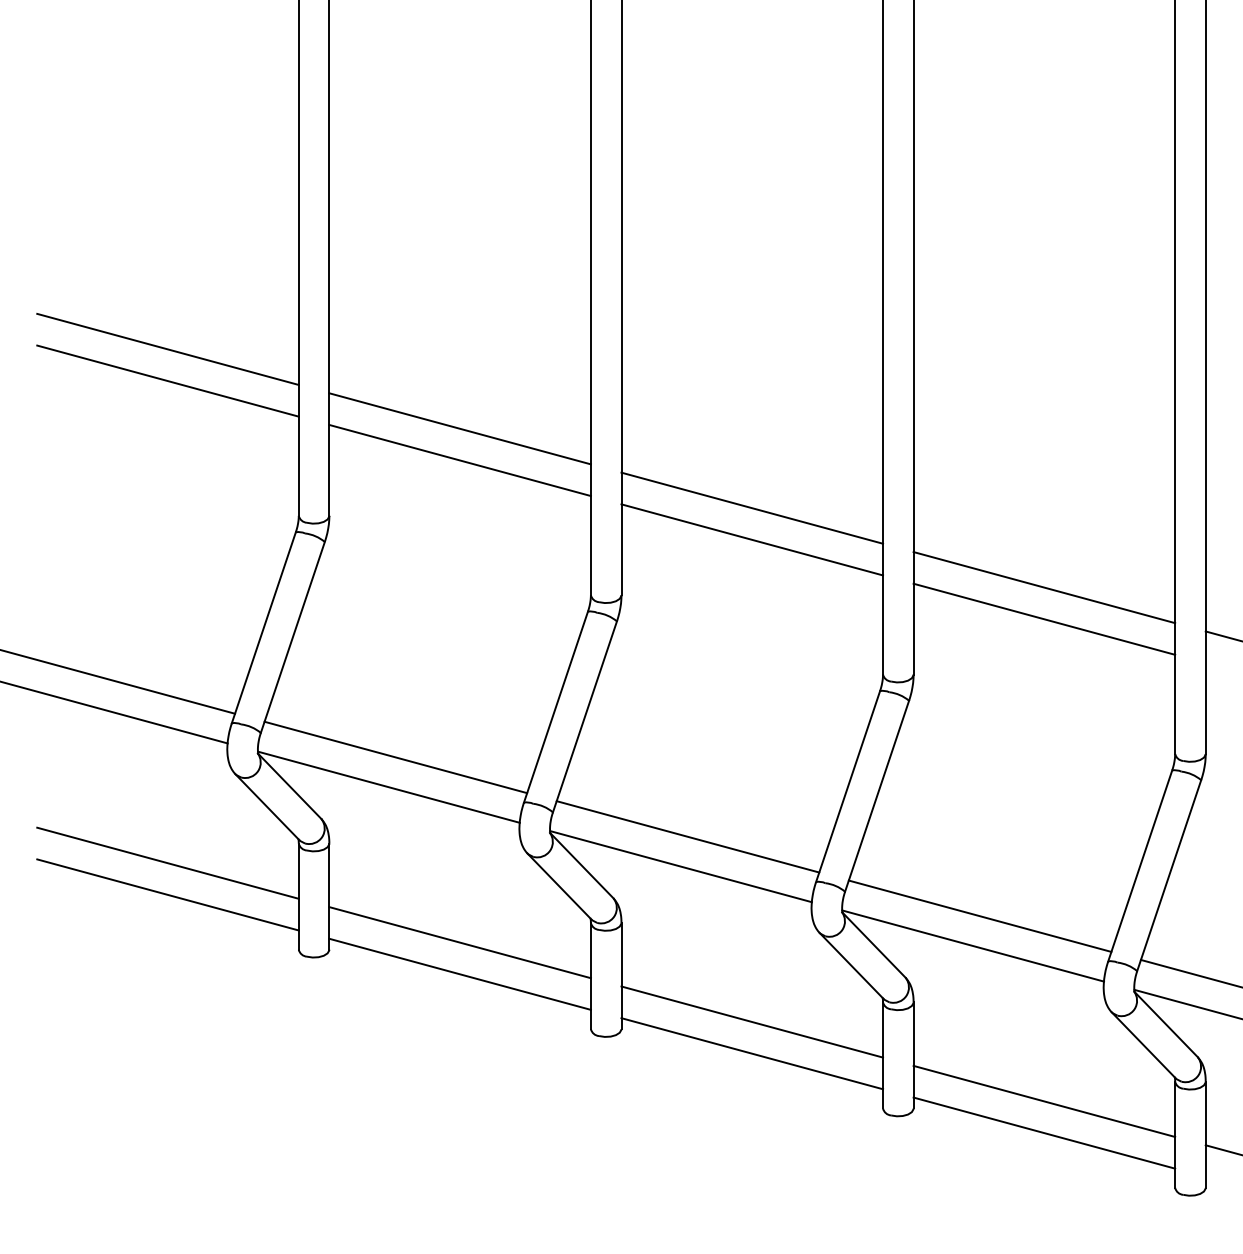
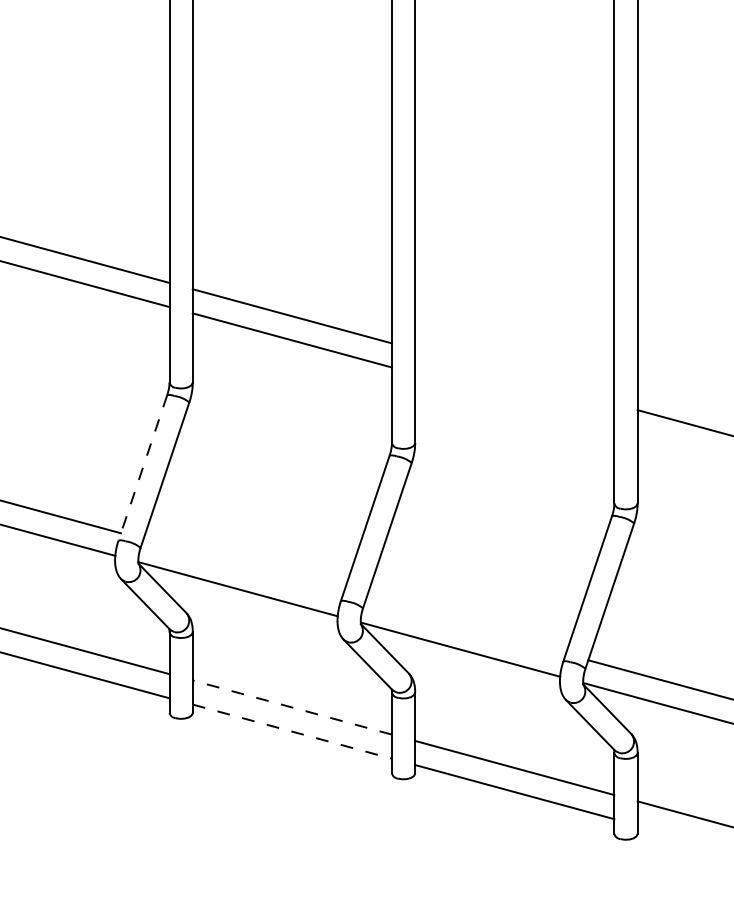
line: (1044, 587) -> (514, 376), removed
line: (1044, 618) -> (514, 400), removed
line: (555, 707) -> (142, 468), solid -> dashed
line: (687, 836) -> (243, 566), removed
line: (979, 915) -> (465, 626), removed
line: (752, 1022) -> (292, 707), solid -> dashed
line: (752, 1053) -> (292, 731), solid -> dashed

